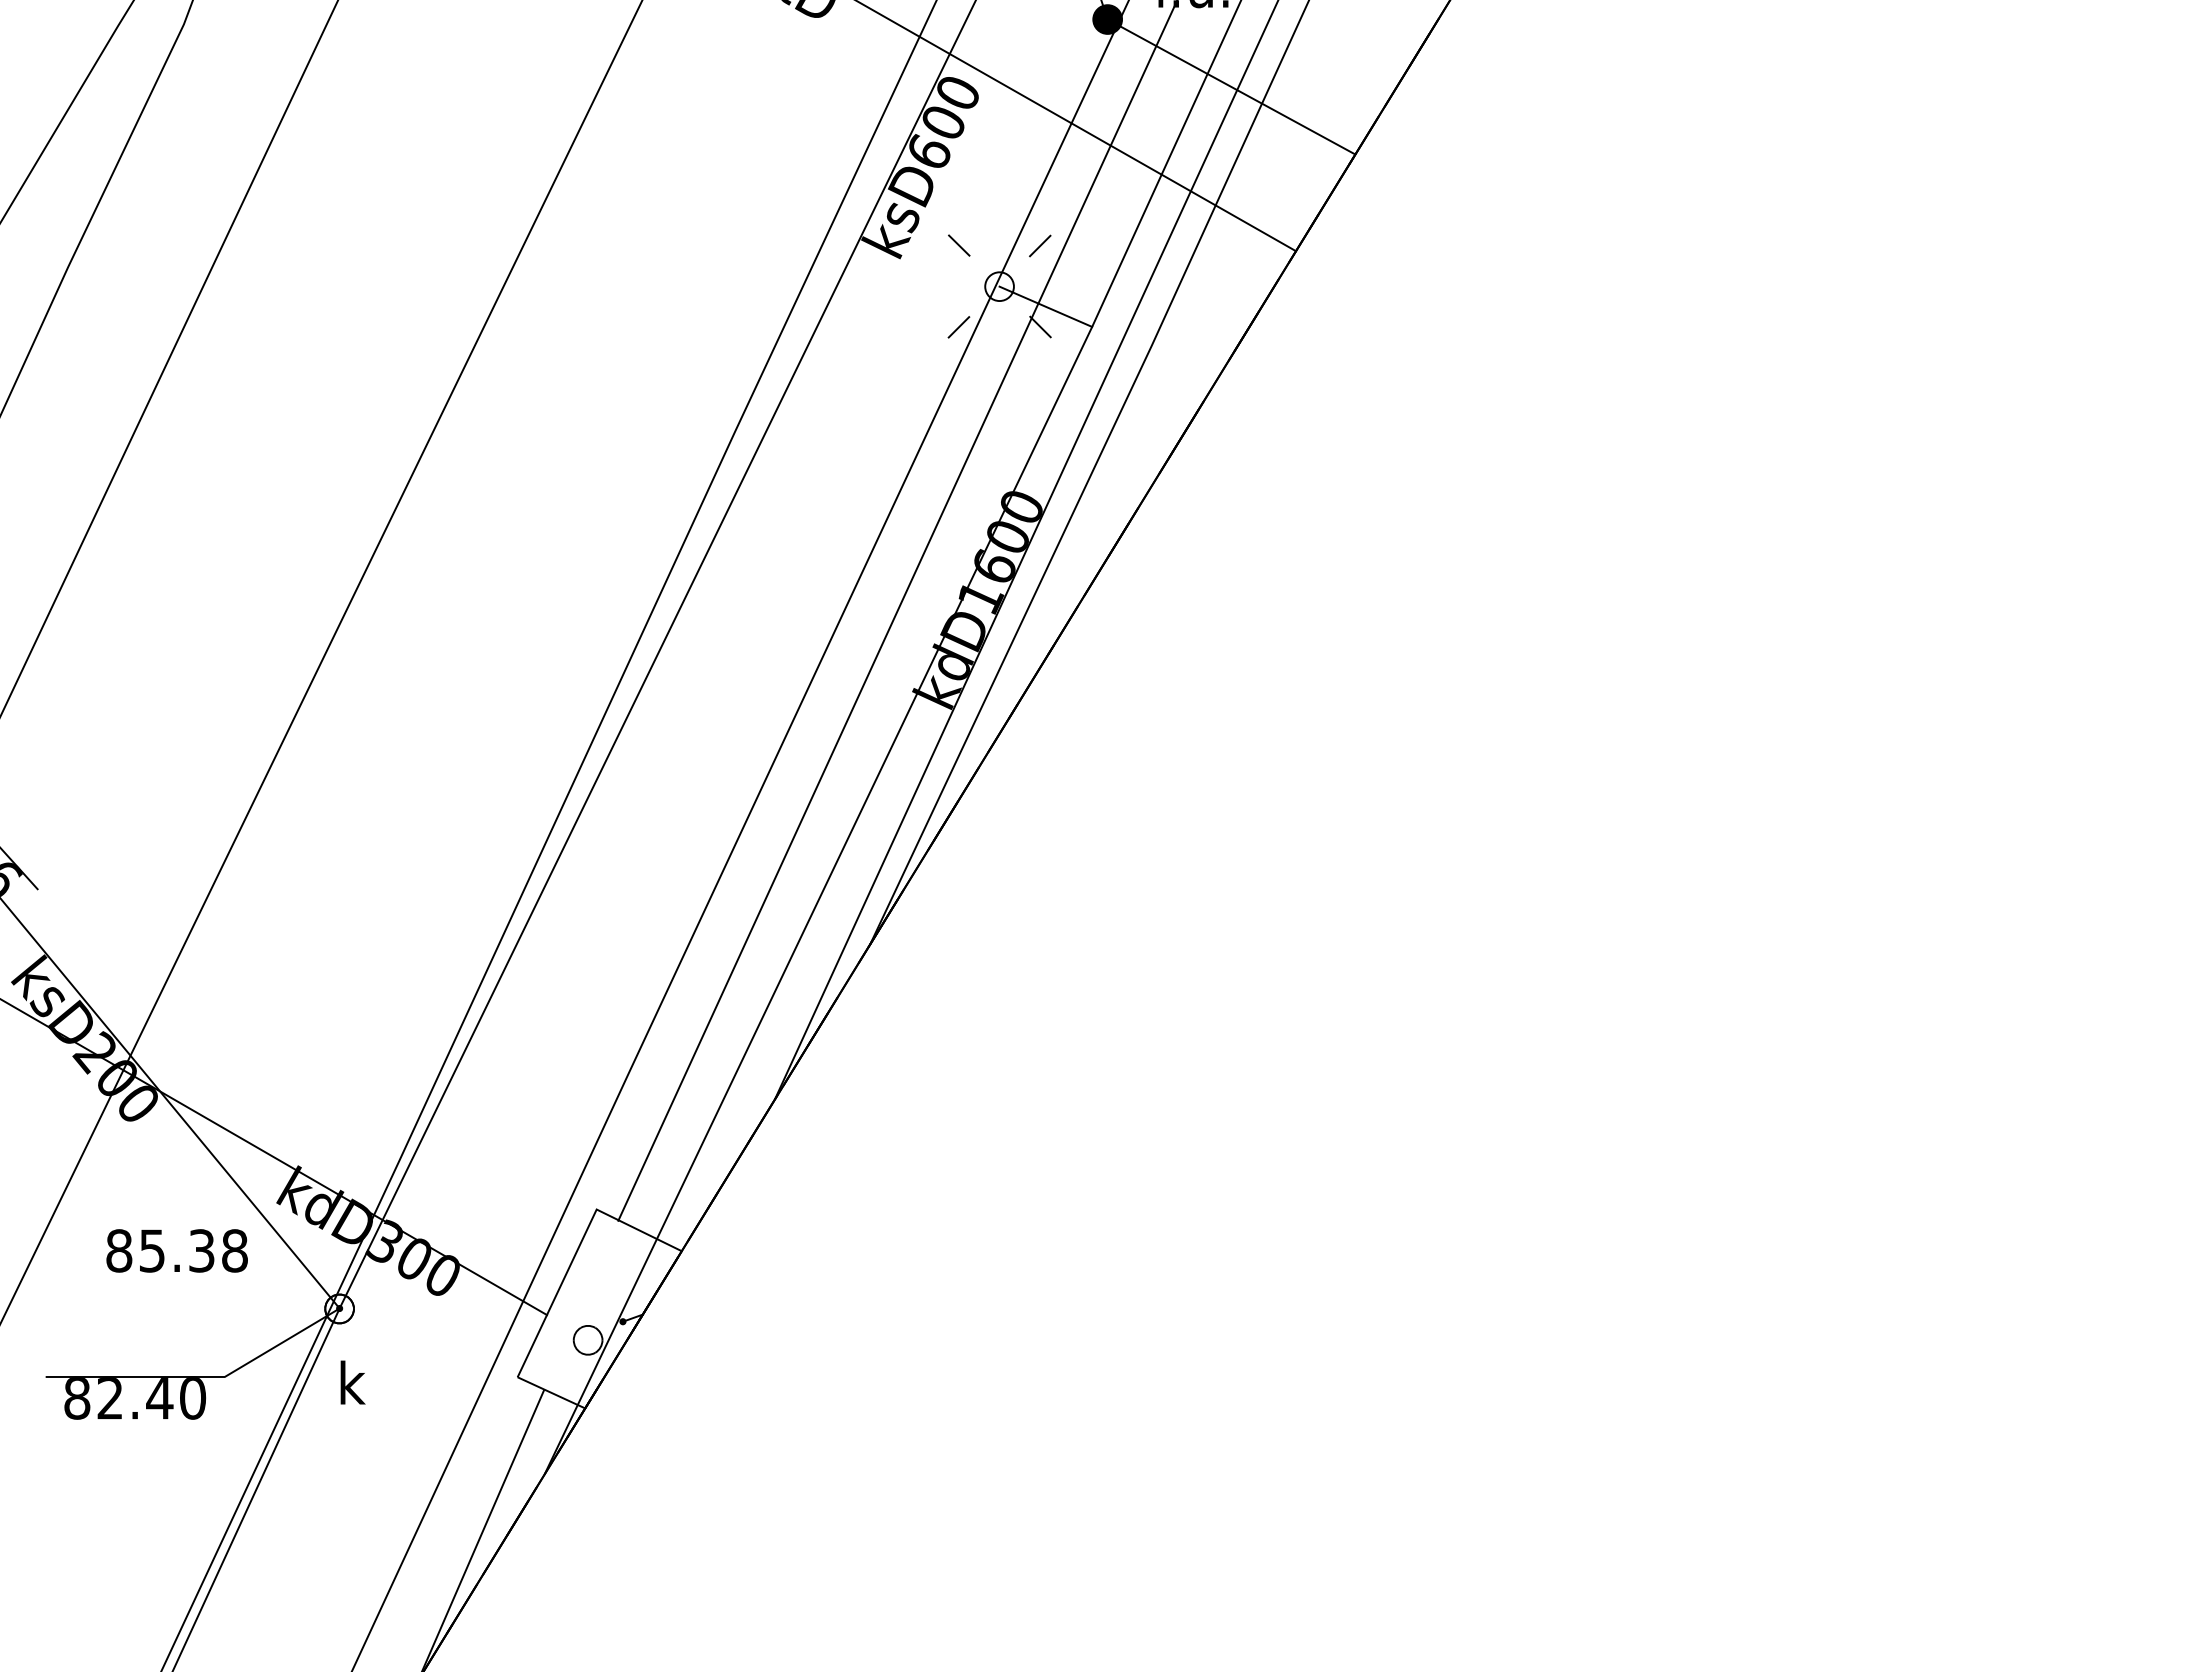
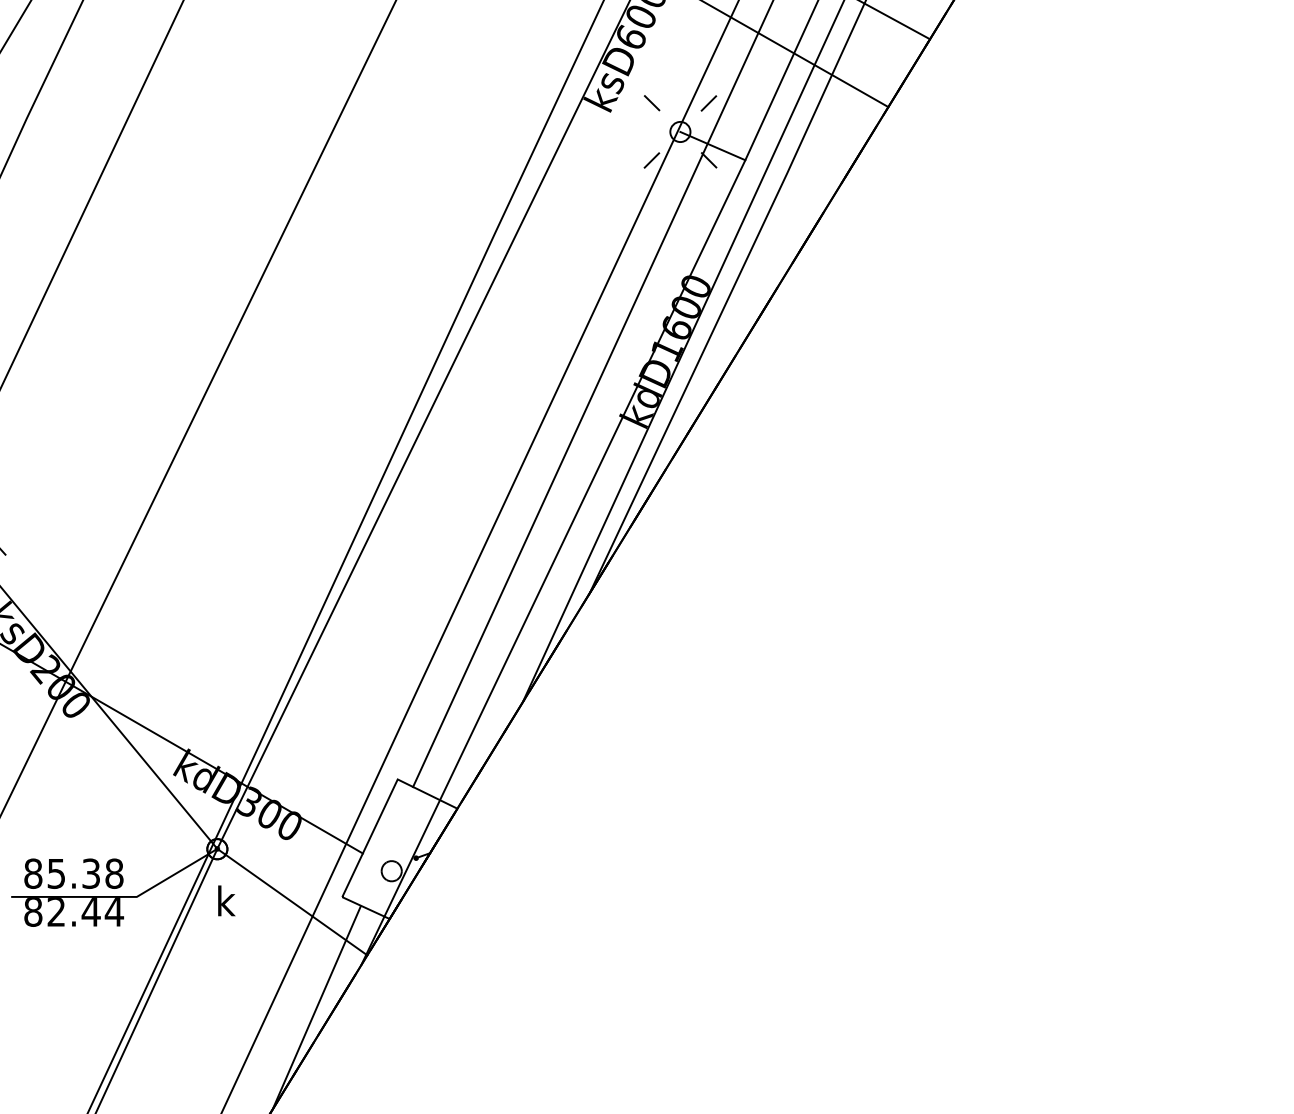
text: (176, 1250) -> (73, 873), moved
line: (446, 1384) -> (292, 902), added
text: (192, 1398) -> (114, 912), 82.40 -> 82.44

